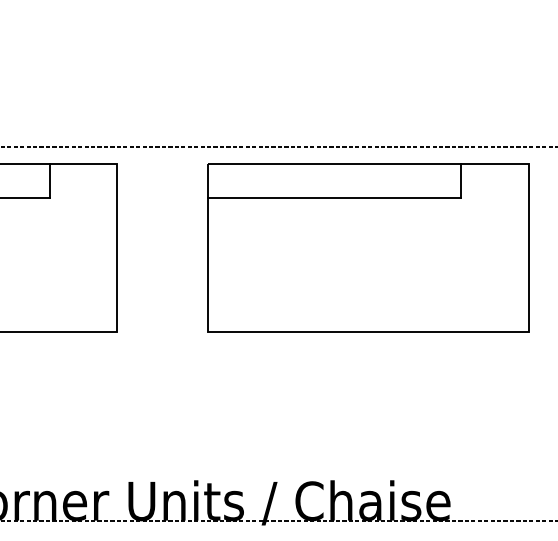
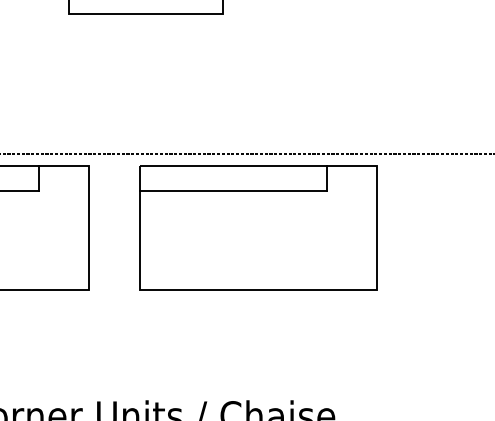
part: (368, 246) -> (258, 227), moved

